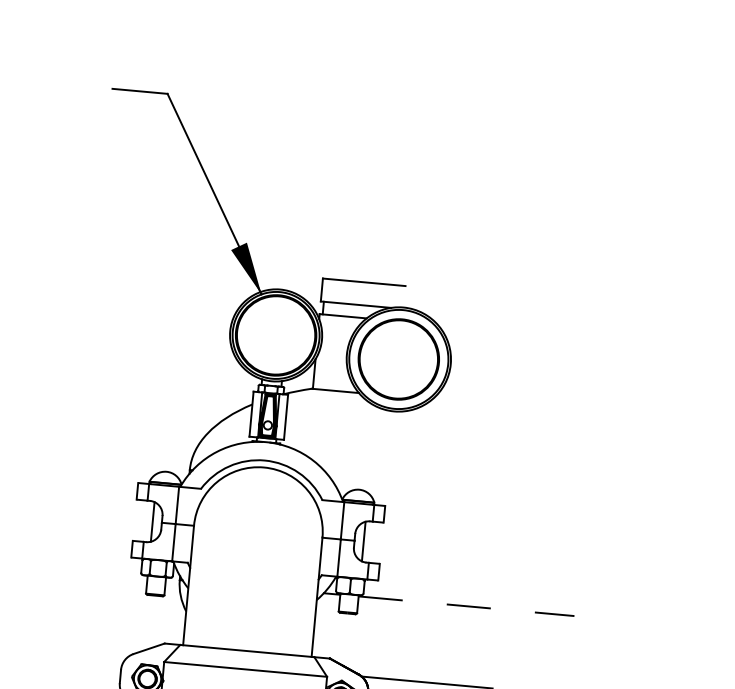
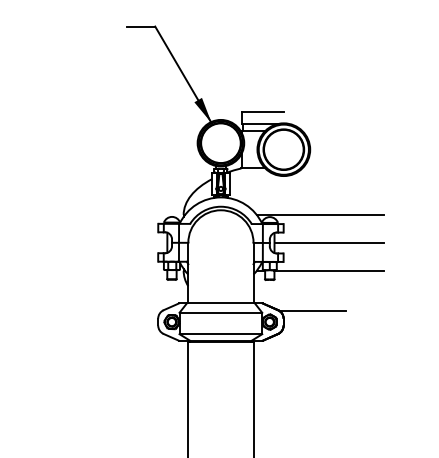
line: (459, 493) -> (320, 214), added
line: (472, 550) -> (329, 242), added
line: (467, 605) -> (329, 270), dashed -> solid

